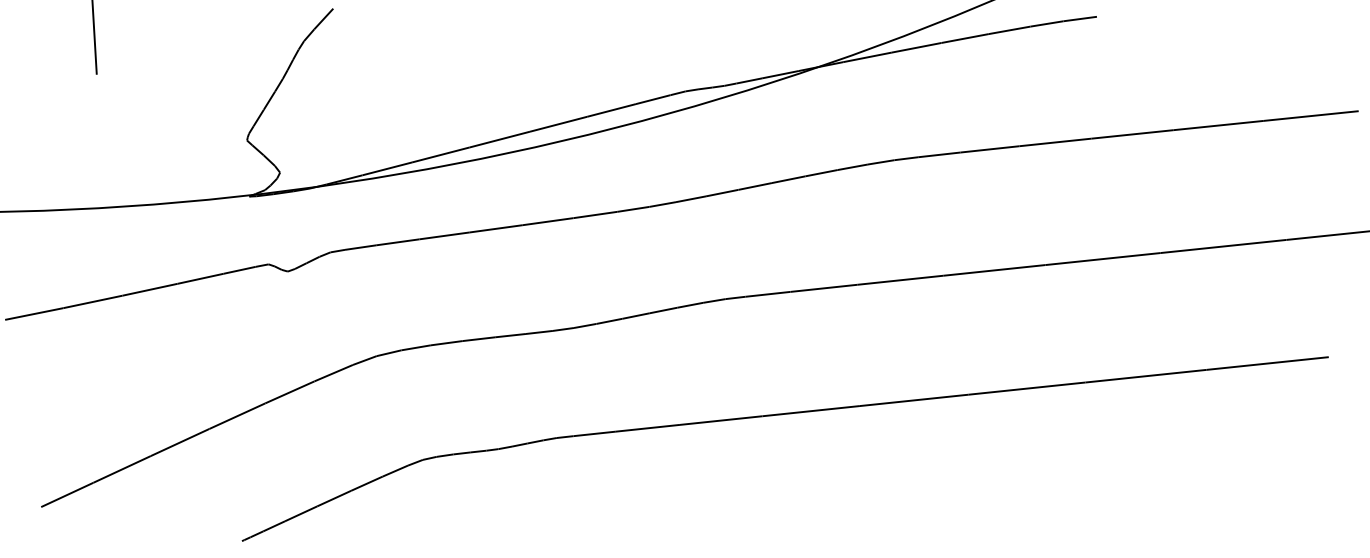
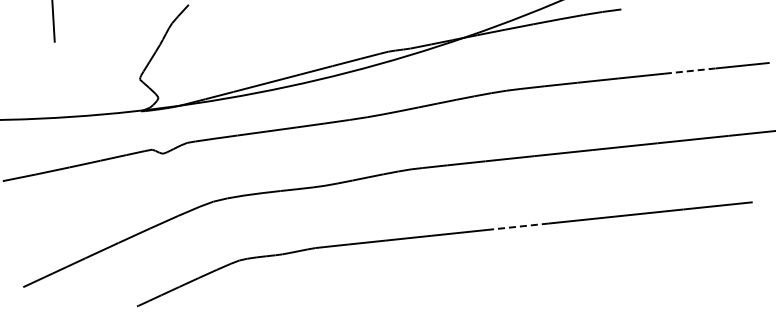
line: (1218, 126) -> (690, 71), solid -> dashed
line: (913, 399) -> (517, 226), solid -> dashed

